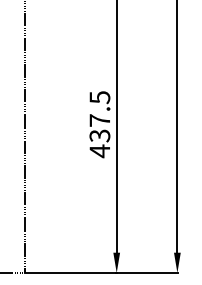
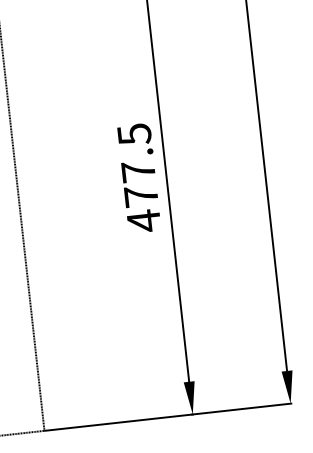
text: (99, 135) -> (140, 195), 437.5 -> 477.5

